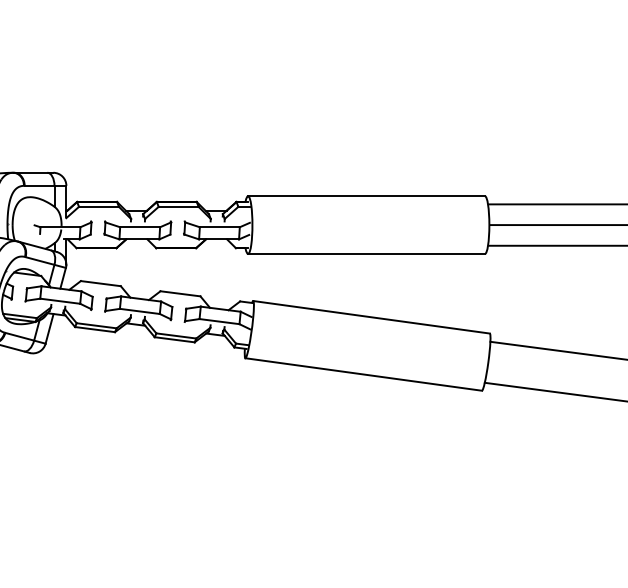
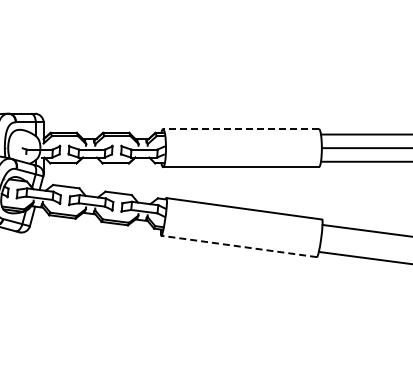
line: (367, 196) -> (241, 129), solid -> dashed
line: (364, 374) -> (239, 246), solid -> dashed

